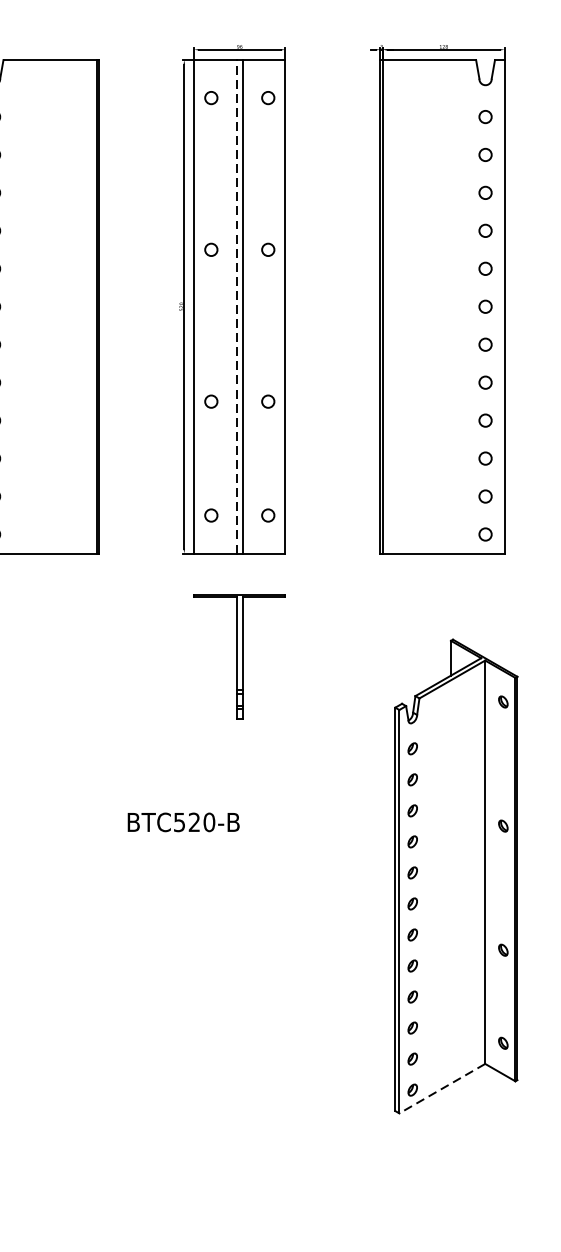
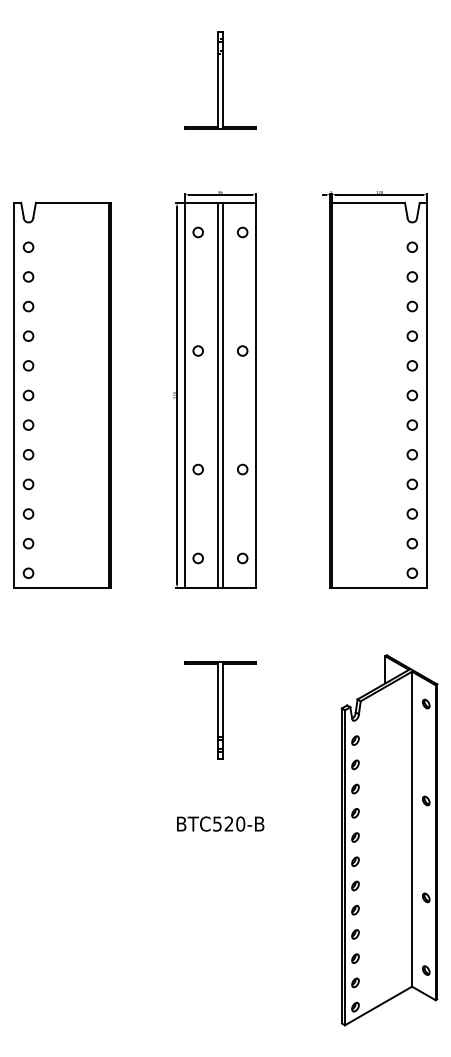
line: (237, 306) -> (218, 395), dashed -> solid
part: (239, 656) -> (220, 710), moved
text: (183, 821) -> (220, 823), moved
line: (442, 1088) -> (378, 1005), dashed -> solid

